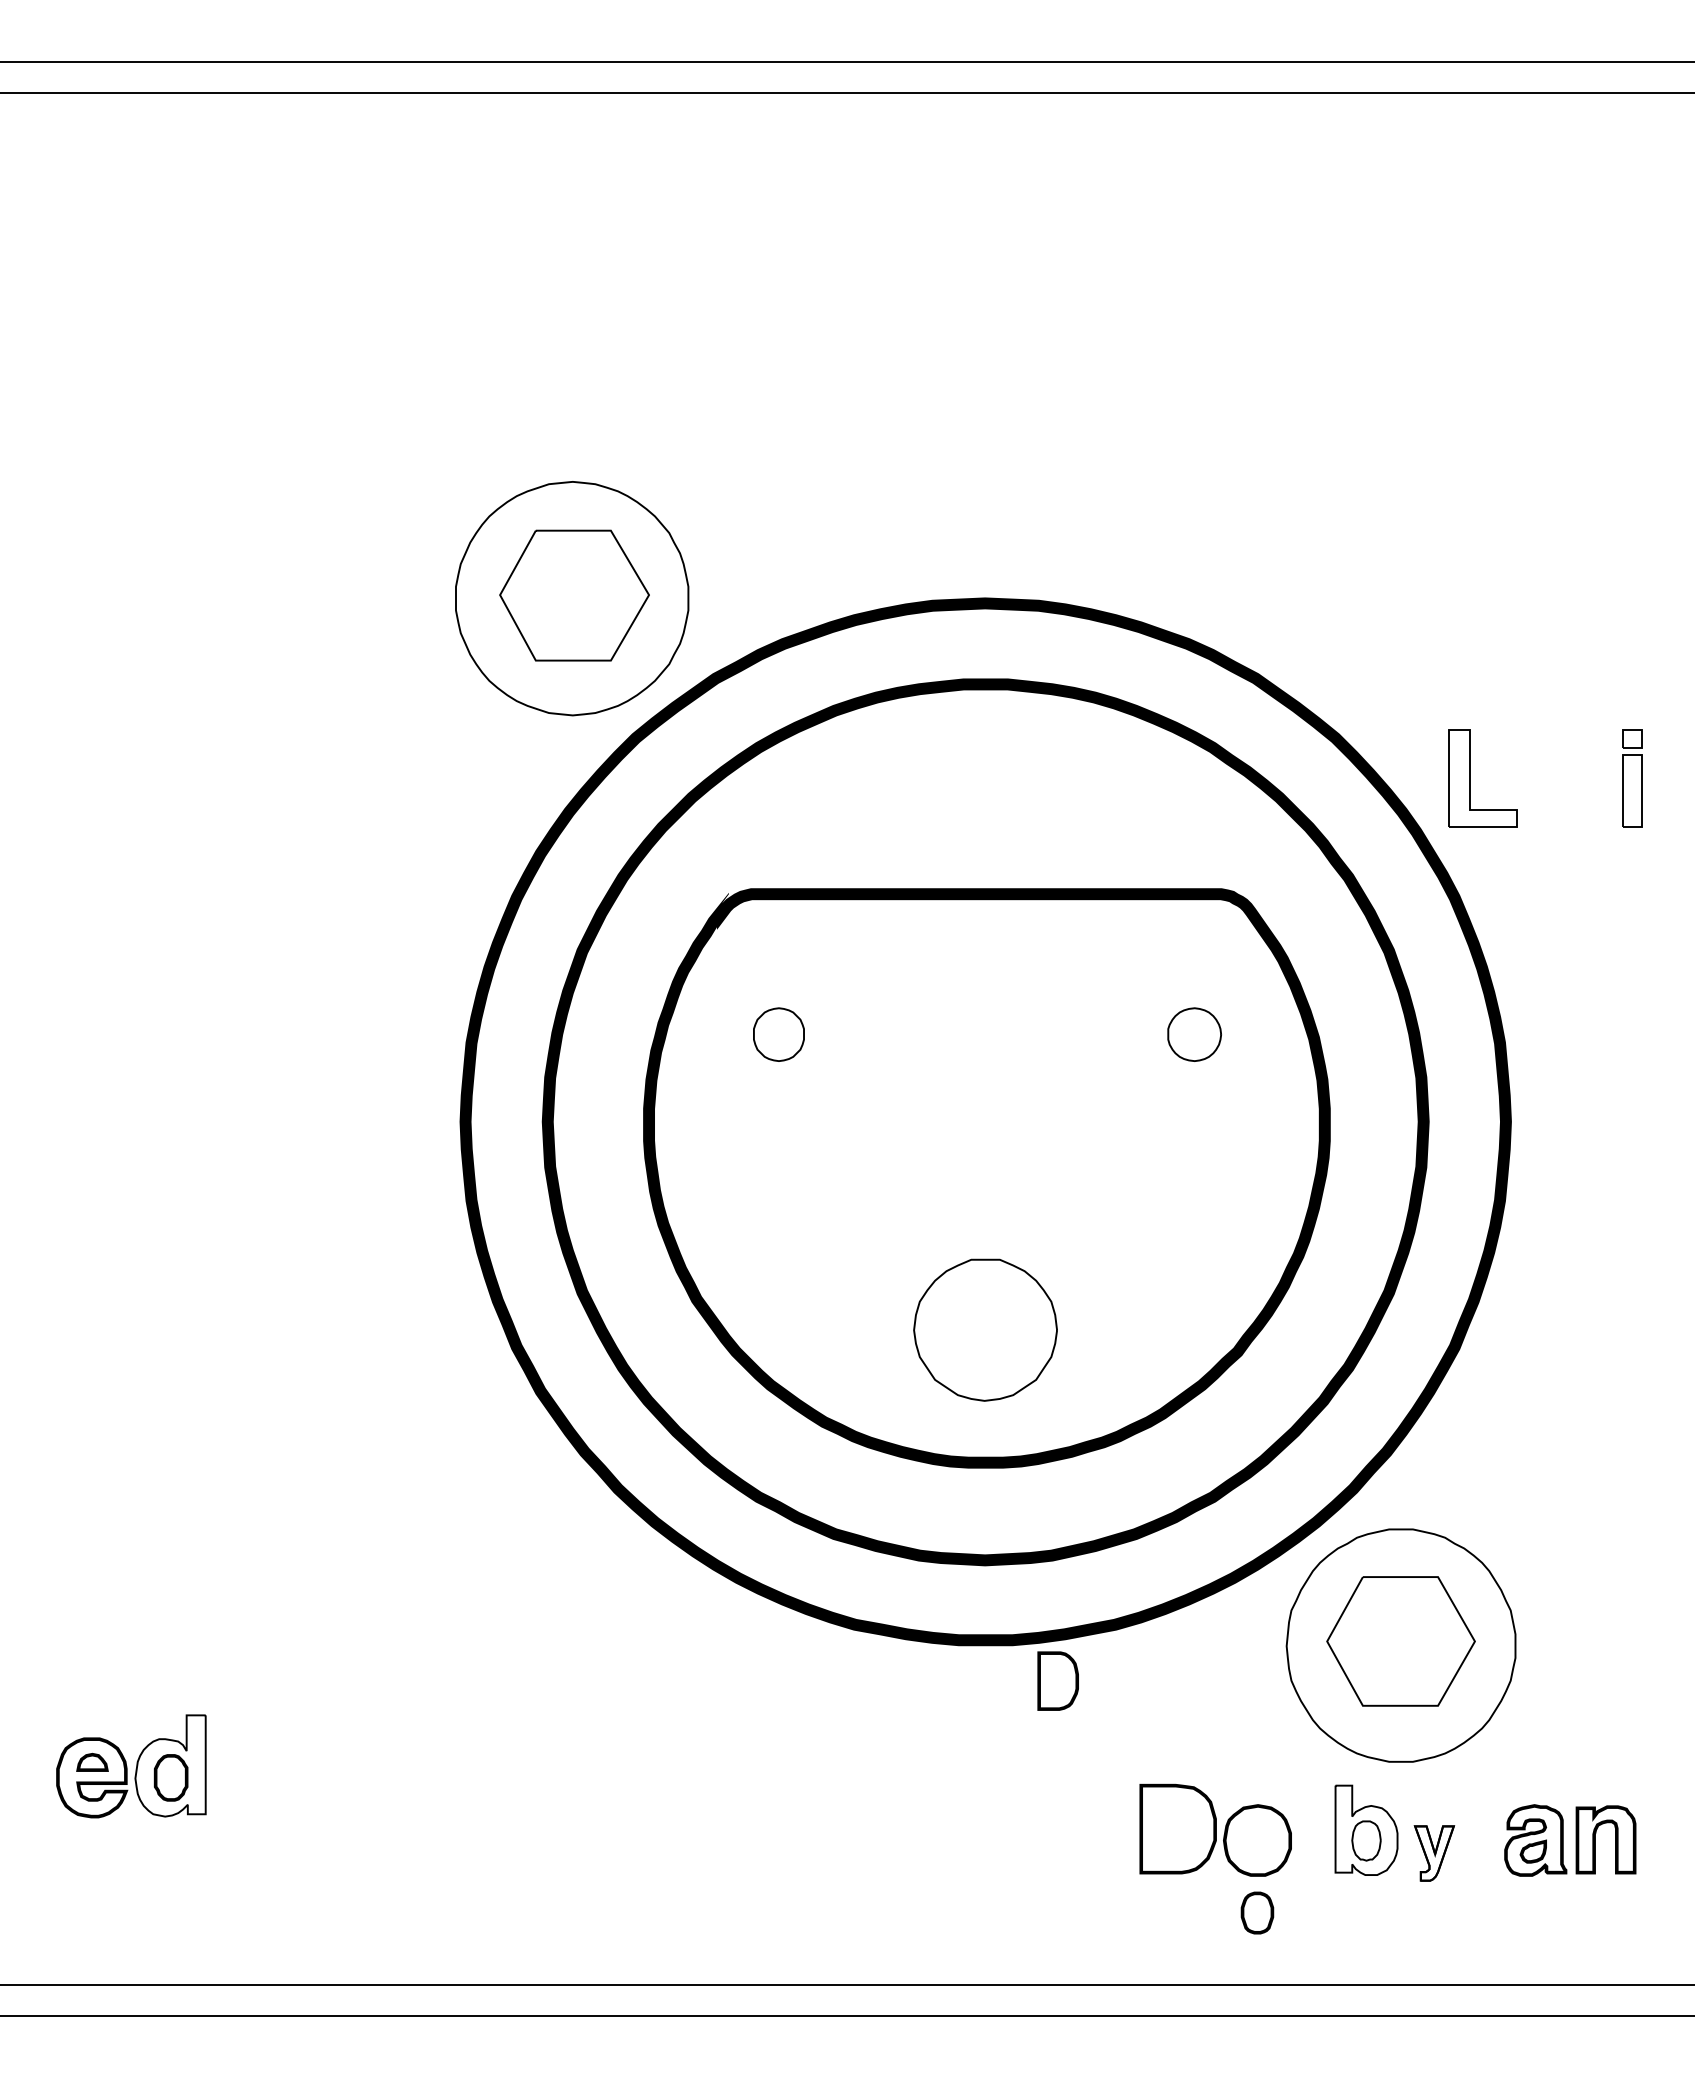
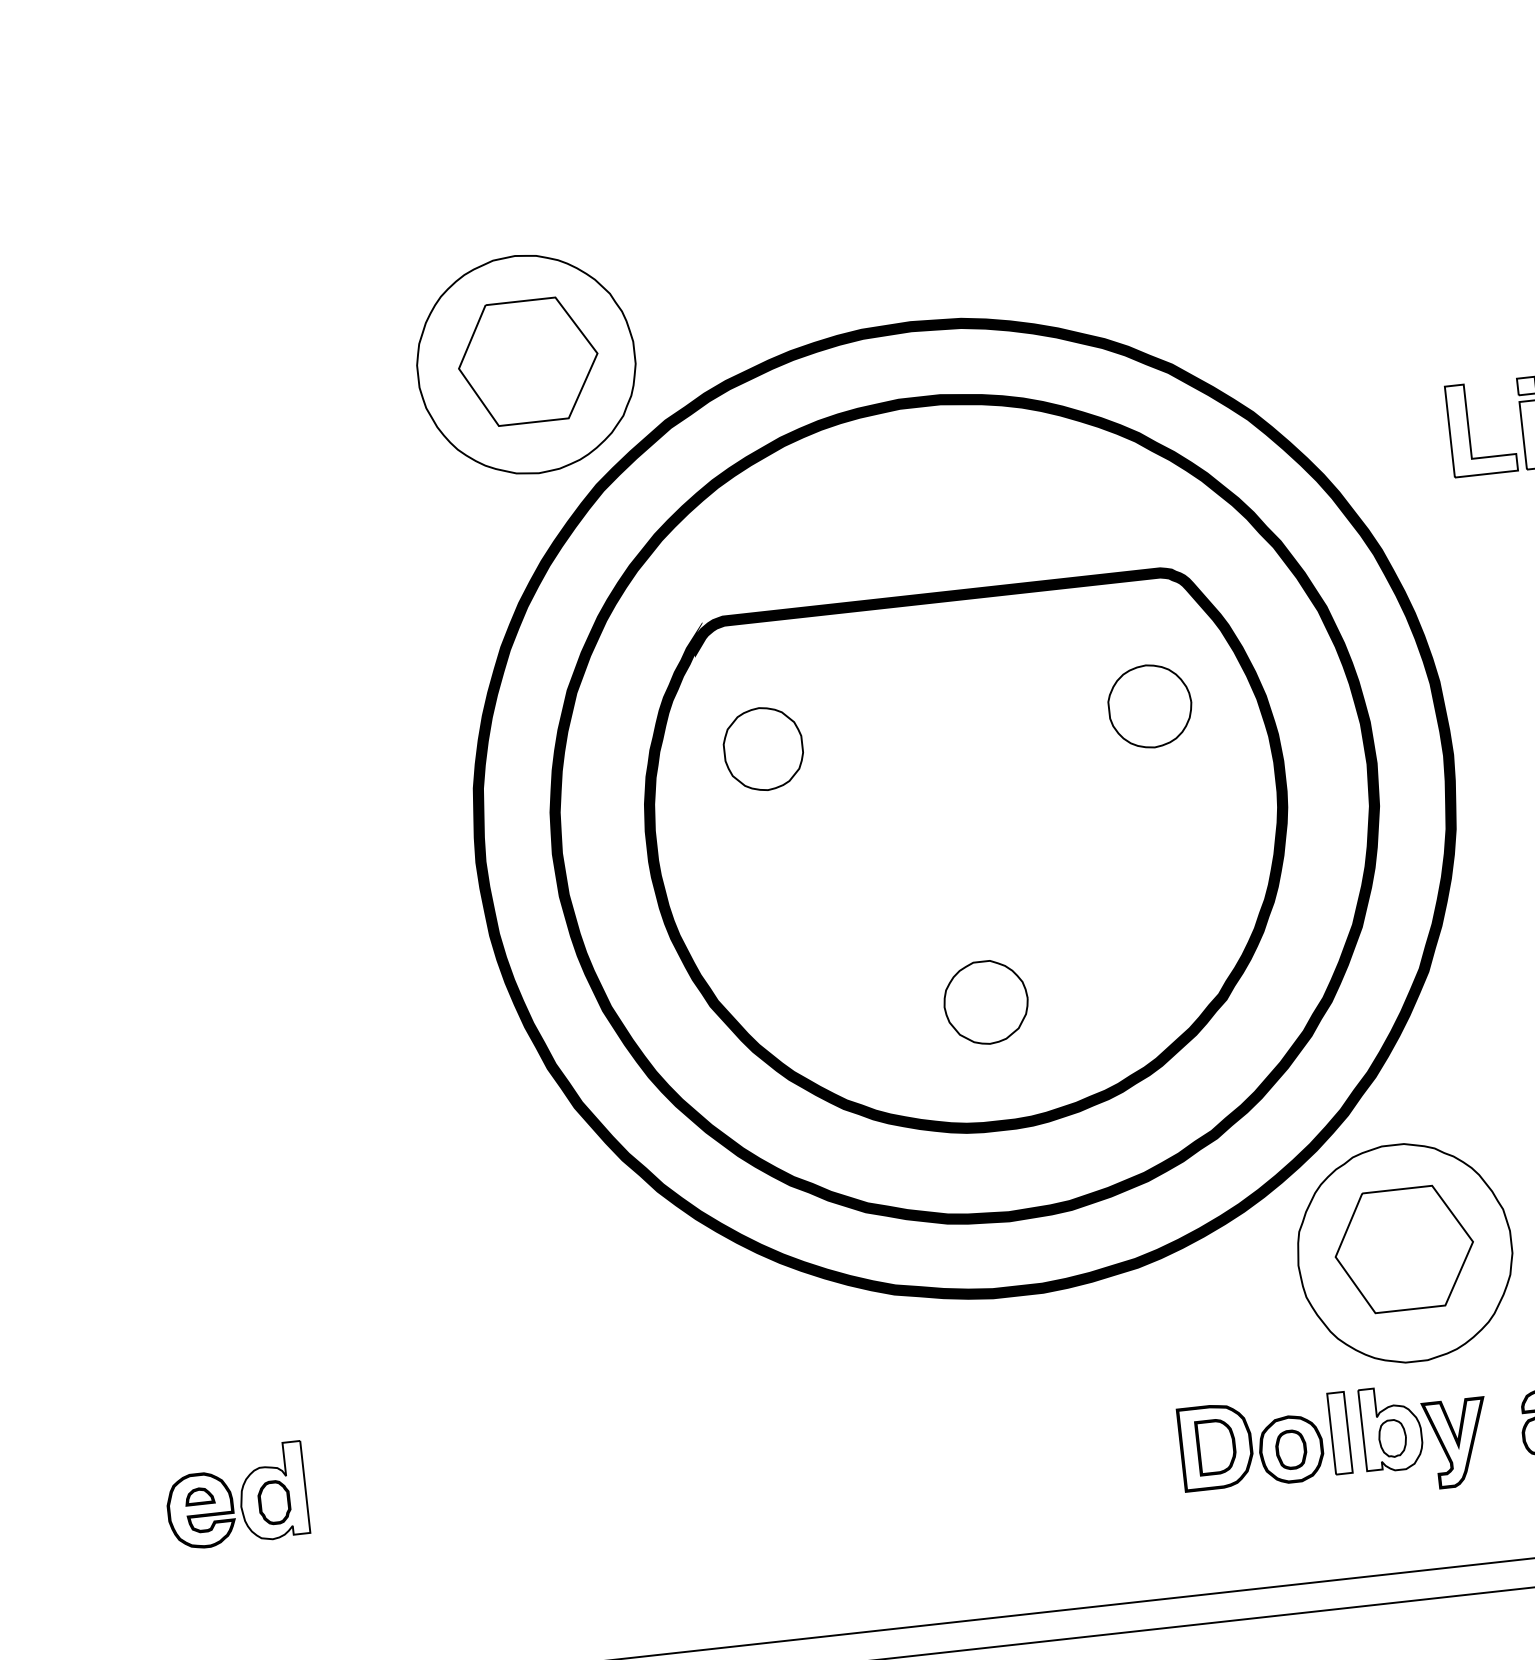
part: (1470, 778) -> (1469, 429), moved
part: (778, 1034) -> (763, 748), size x1.67
part: (1194, 1034) -> (1149, 706), size x1.67
part: (985, 1330) -> (985, 1002), size x0.62
part: (1057, 1680) -> (1215, 1446), moved
part: (1310, 1829) -> (1339, 1433), added
part: (1434, 1853) -> (1457, 1443), size x1.67
part: (1257, 1912) -> (1291, 1449), moved

